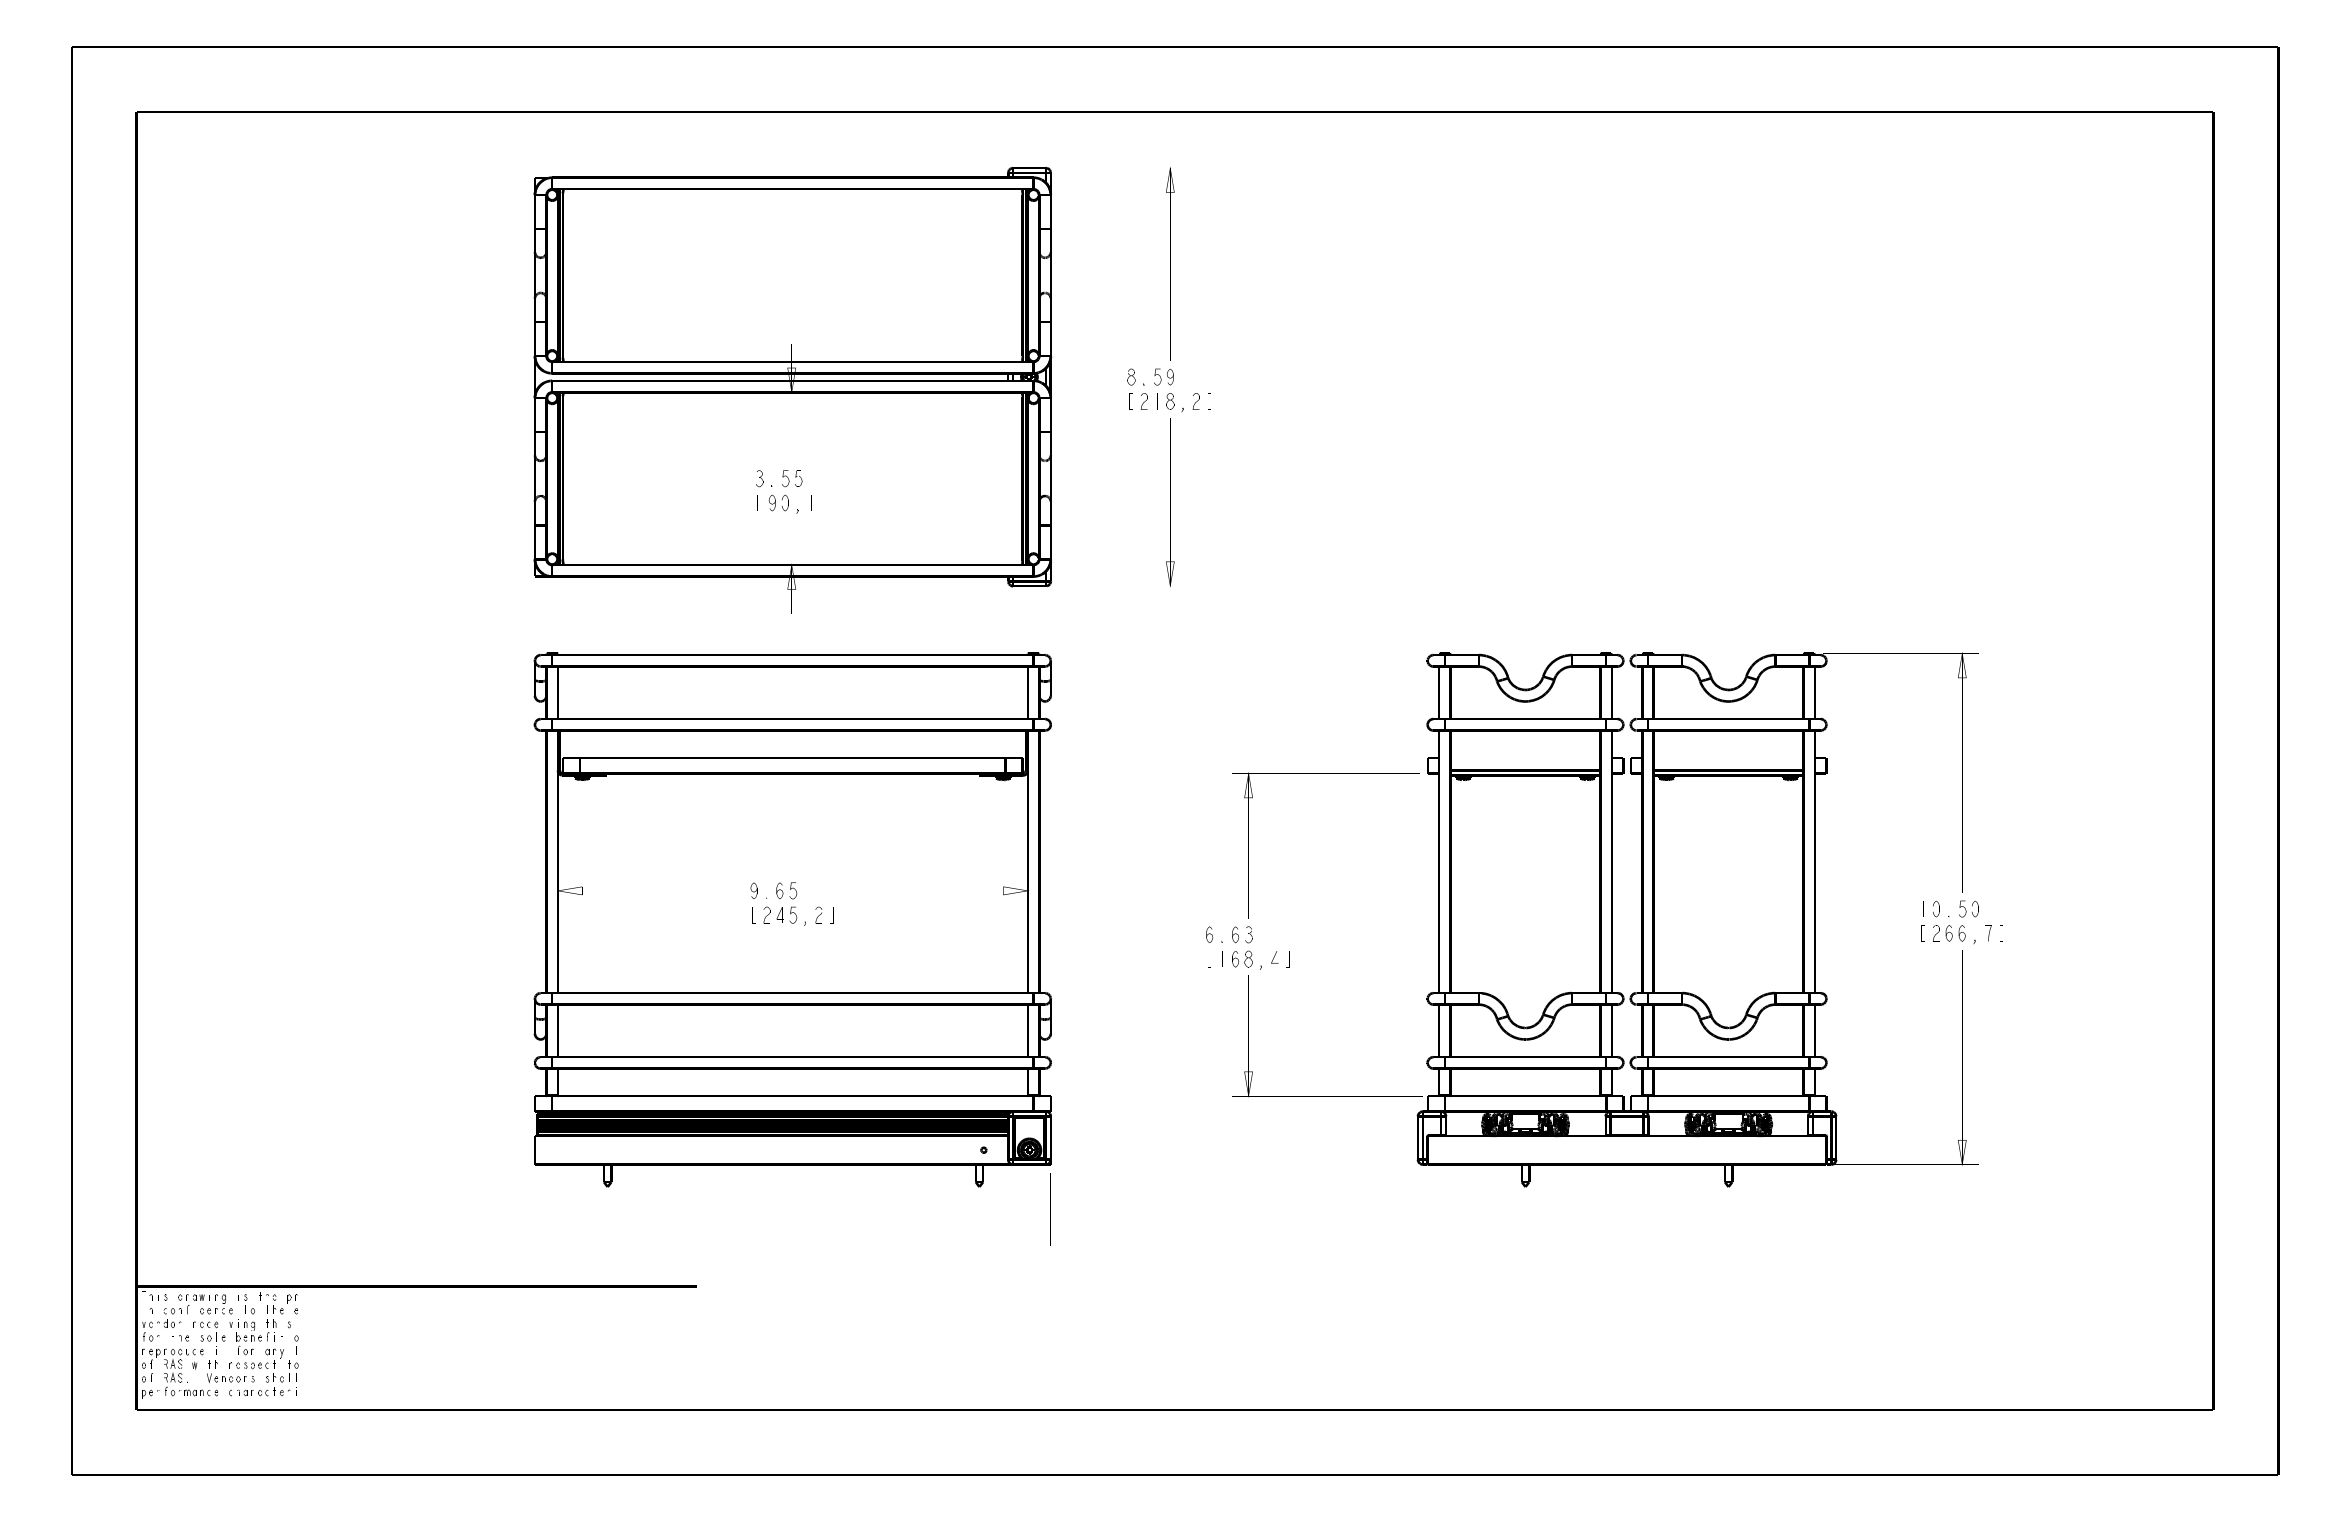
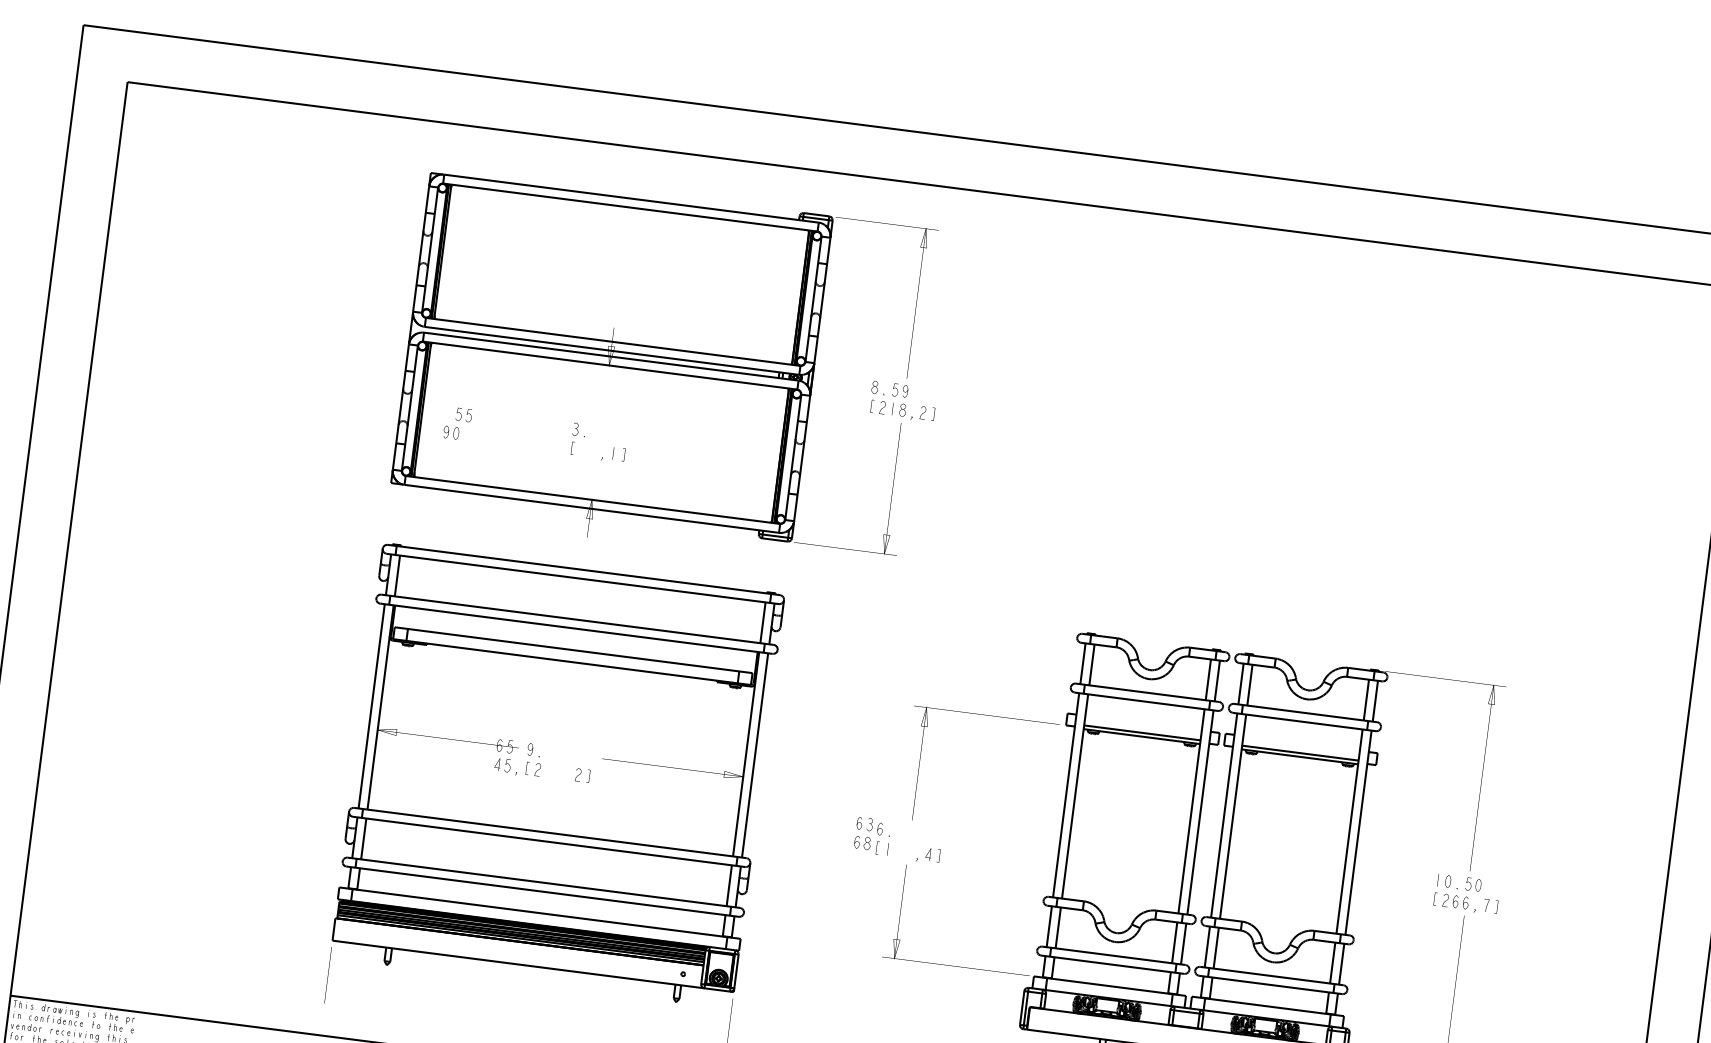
part: (785, 490) -> (457, 423), moved
part: (790, 903) -> (506, 756), moved
part: (1242, 946) -> (863, 833), moved

